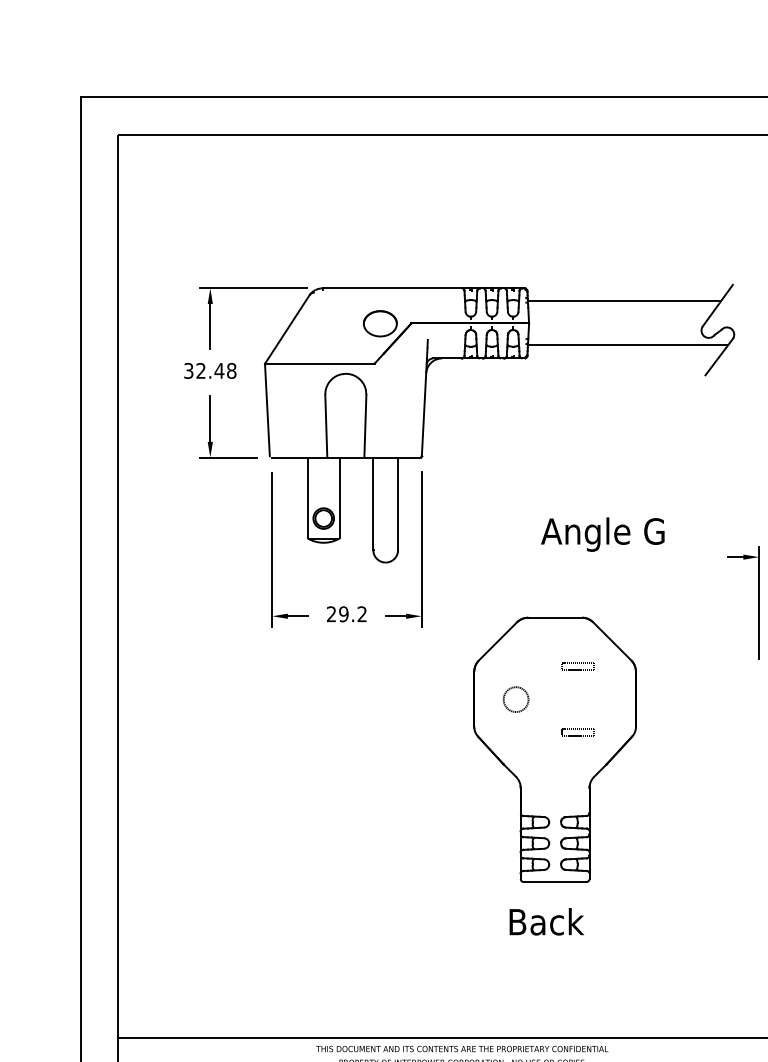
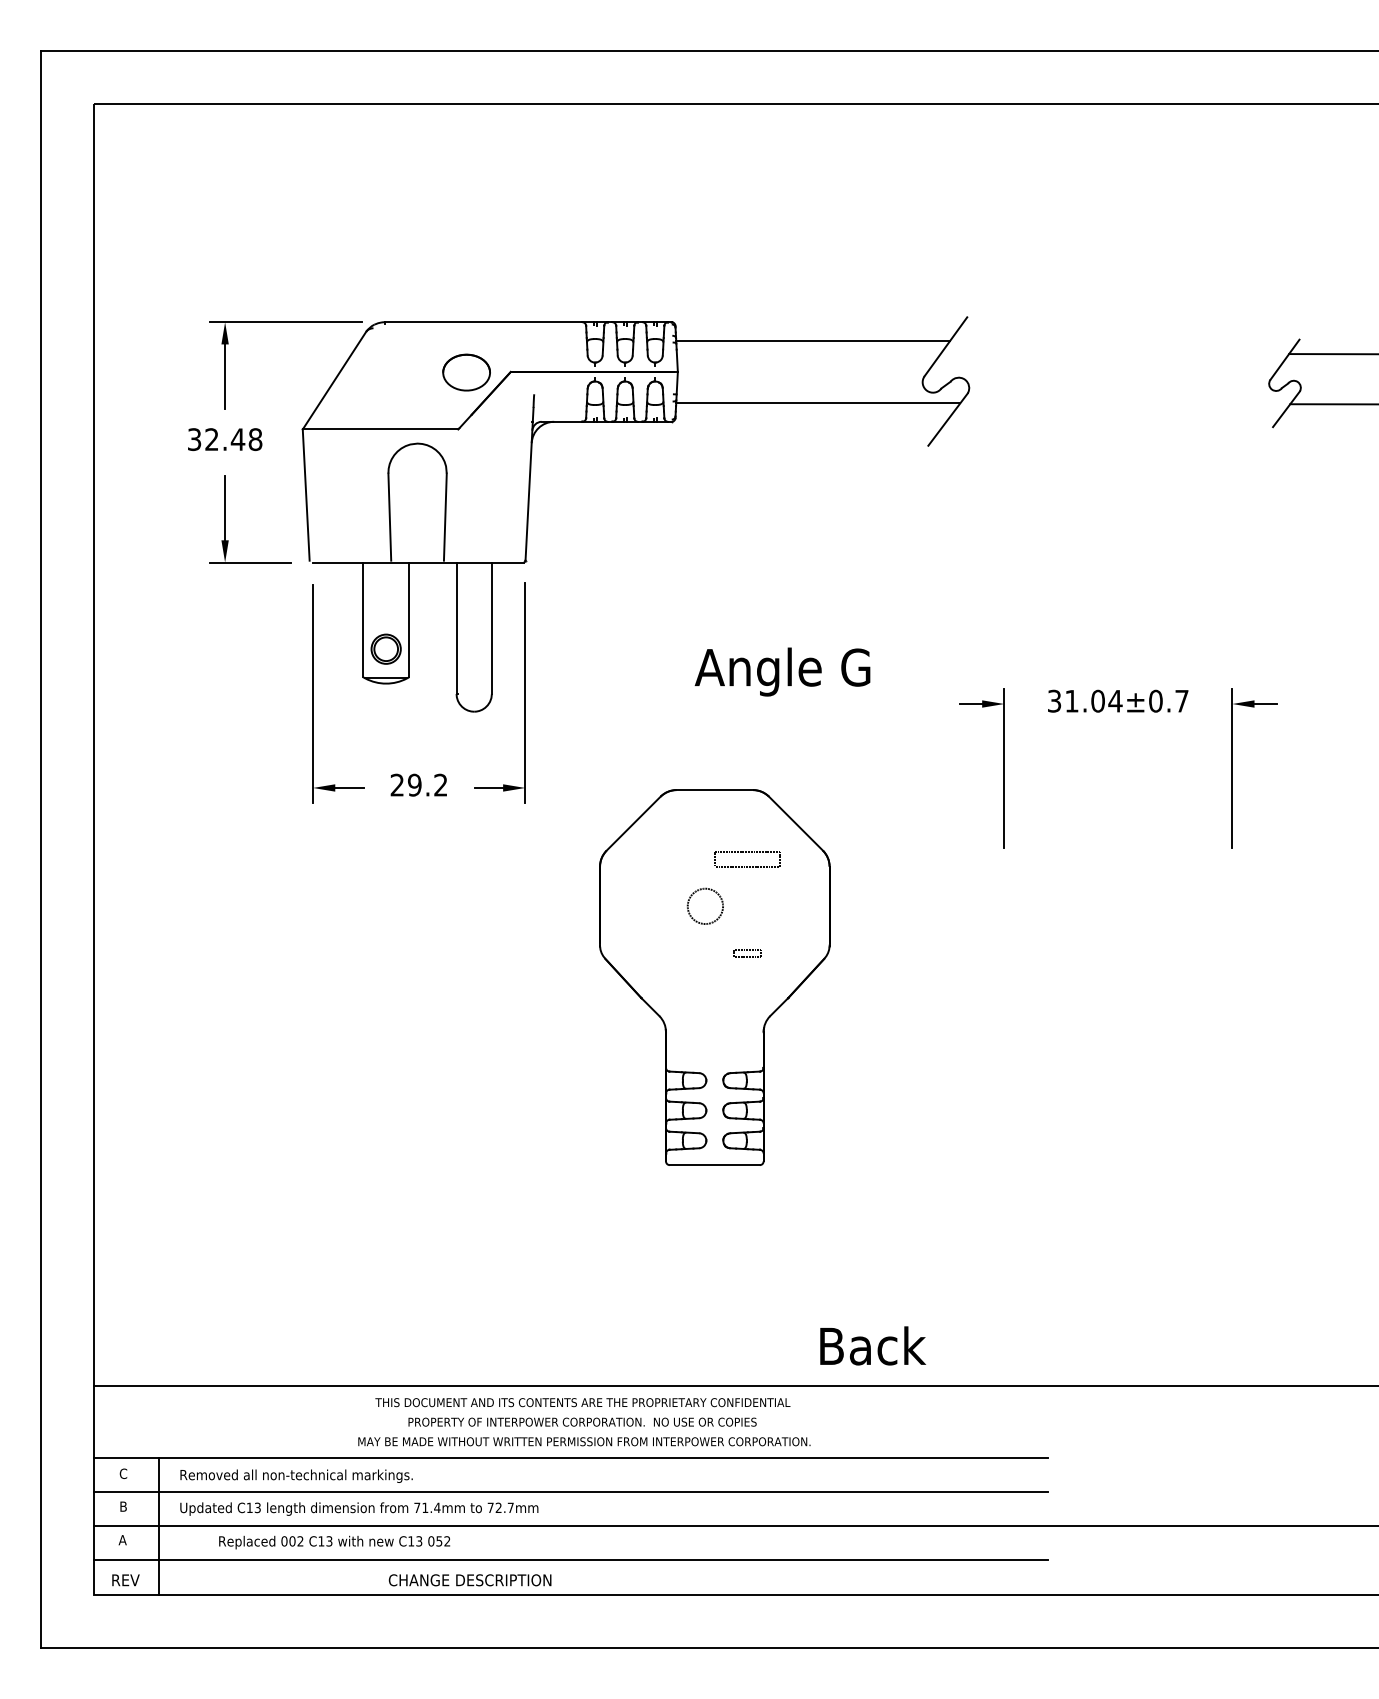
part: (578, 666) -> (747, 859), size x1.4
circle: (515, 699) -> (704, 905), moved
part: (578, 732) -> (747, 953), size x0.6
text: (547, 921) -> (873, 1345), moved

